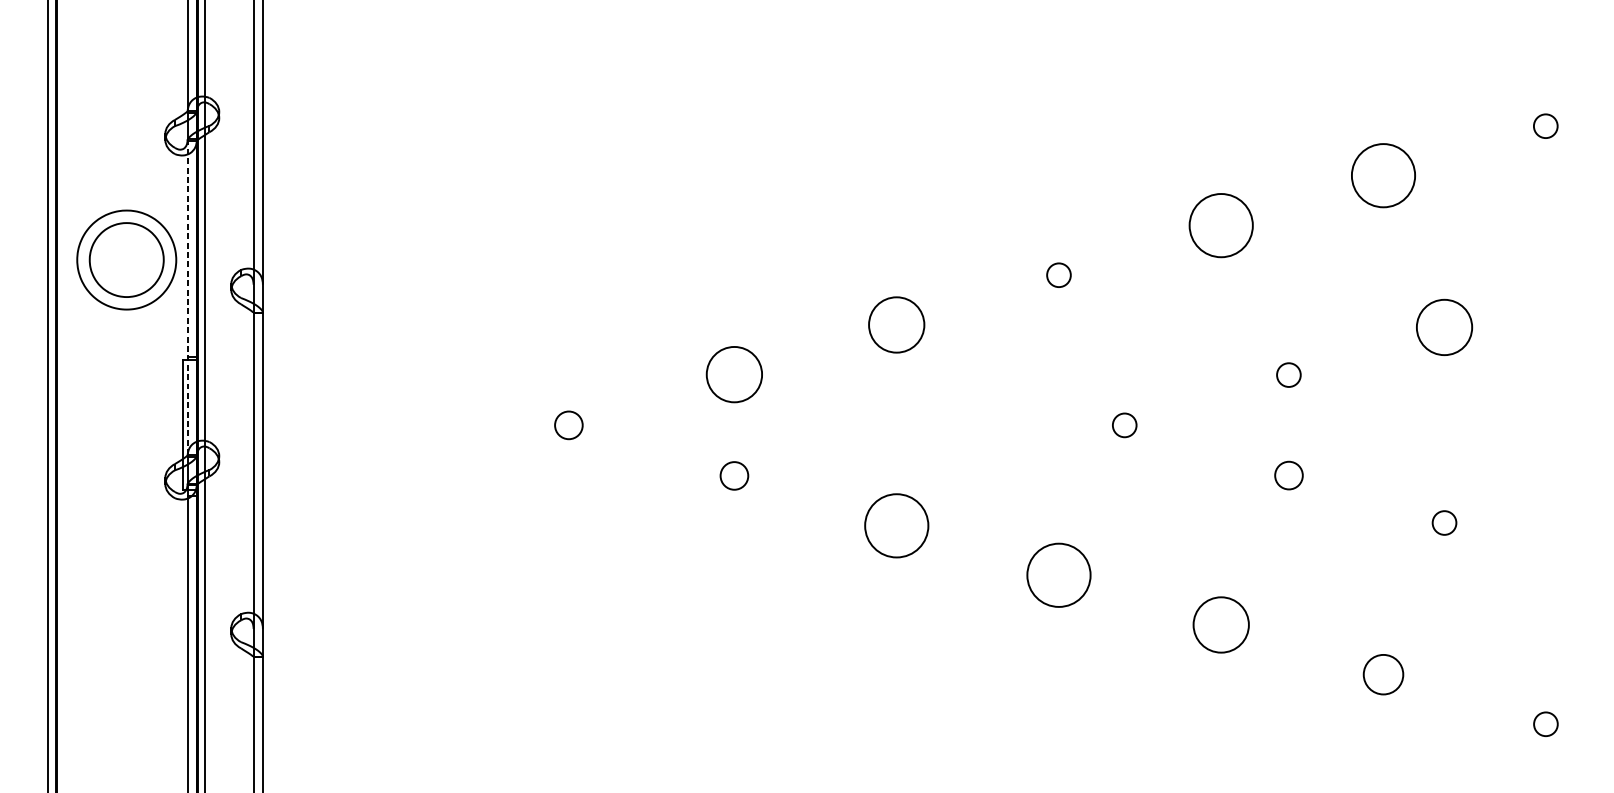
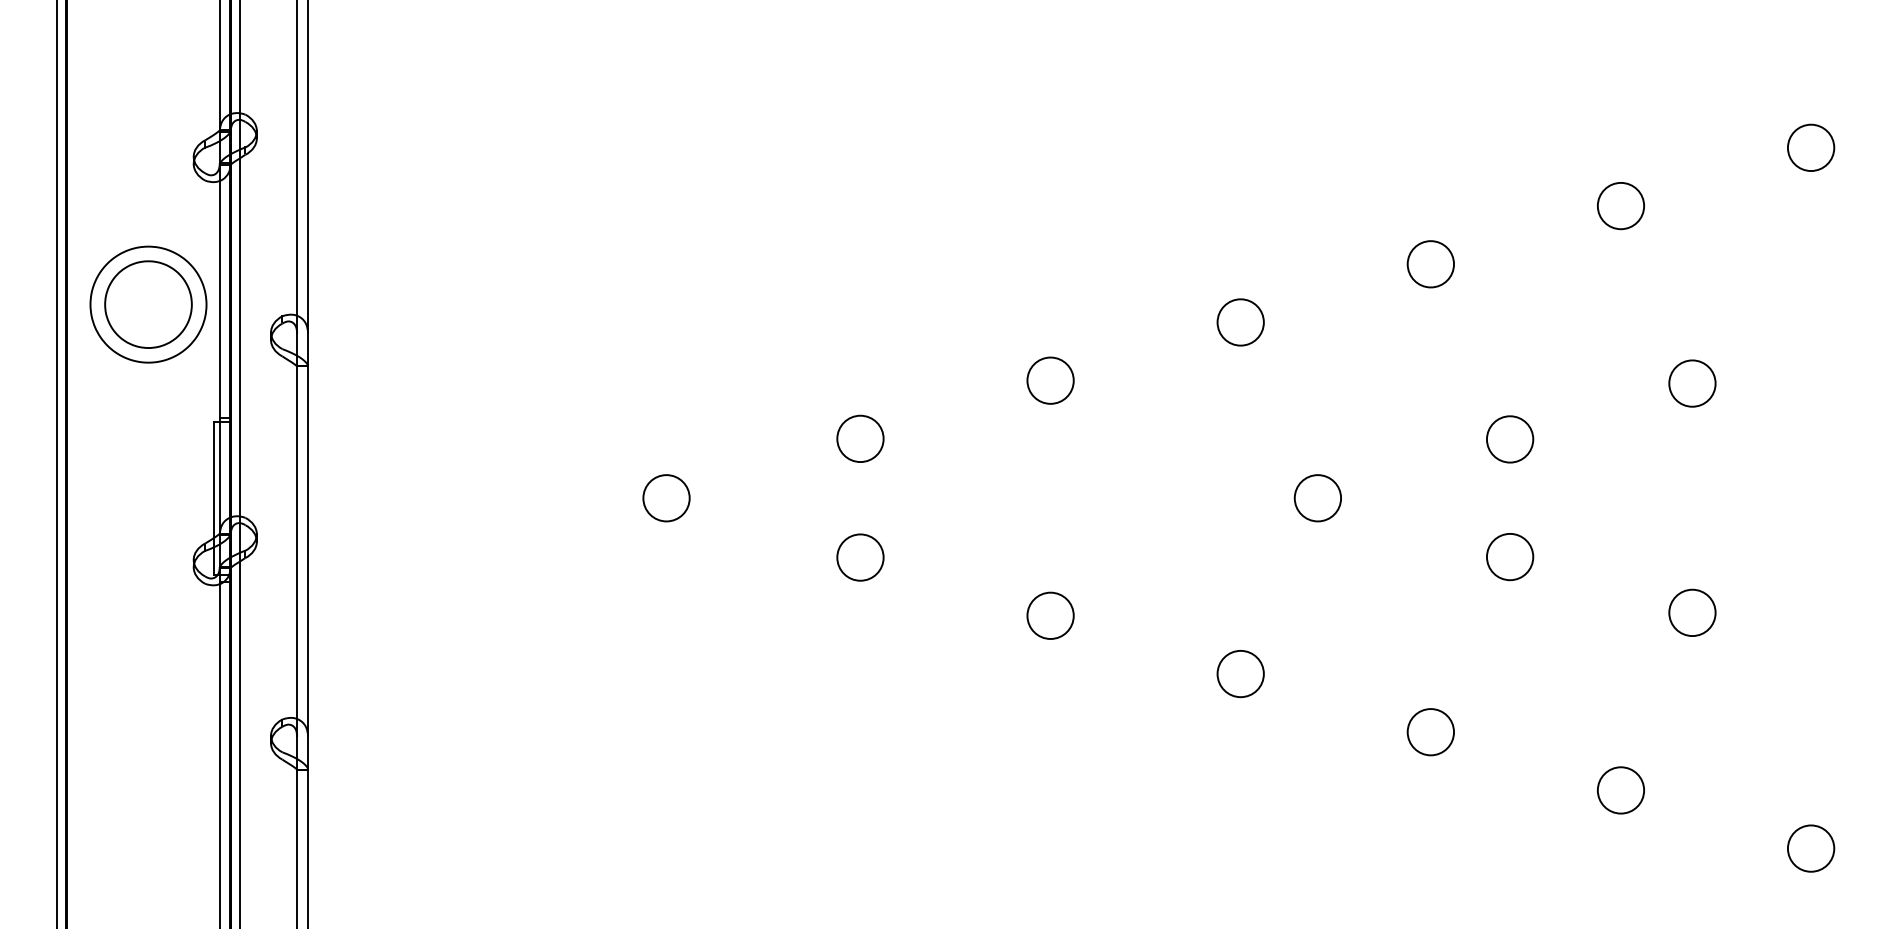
circle: (1545, 125) -> (1810, 147), size x1.67
circle: (1383, 176) -> (1620, 206), size x0.62
circle: (1220, 225) -> (1430, 264), size x0.62
circle: (1058, 275) -> (1240, 322), size x1.67
line: (187, 298) -> (219, 349), dashed -> solid
circle: (896, 324) -> (1050, 380), size x0.71
circle: (1444, 327) -> (1692, 383), size x0.71
circle: (734, 374) -> (860, 438), size x0.71
circle: (1288, 375) -> (1509, 439), size x1.67
circle: (568, 425) -> (666, 498), size x1.43
circle: (1124, 425) -> (1317, 498), size x1.67
circle: (734, 475) -> (860, 557), size x1.43
circle: (1289, 475) -> (1510, 557), size x1.43
circle: (1444, 522) -> (1692, 612), size x1.67
circle: (896, 525) -> (1050, 615), size x0.62
circle: (1058, 574) -> (1240, 673), size x0.62
circle: (1220, 625) -> (1430, 732), size x0.71
circle: (1546, 724) -> (1811, 848), size x1.67

